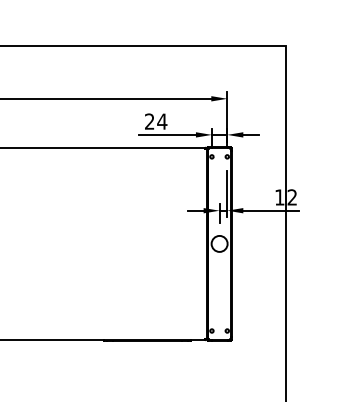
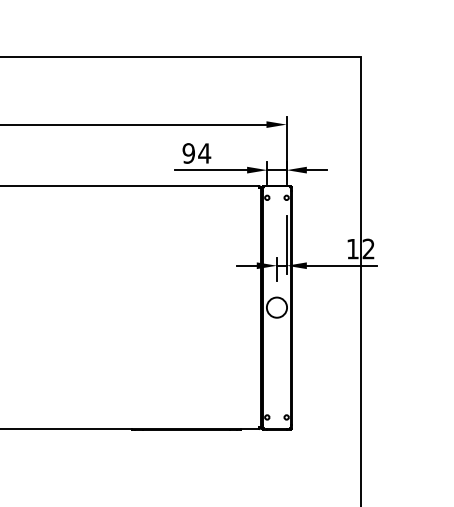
text: (149, 121) -> (188, 153), 24 -> 94

